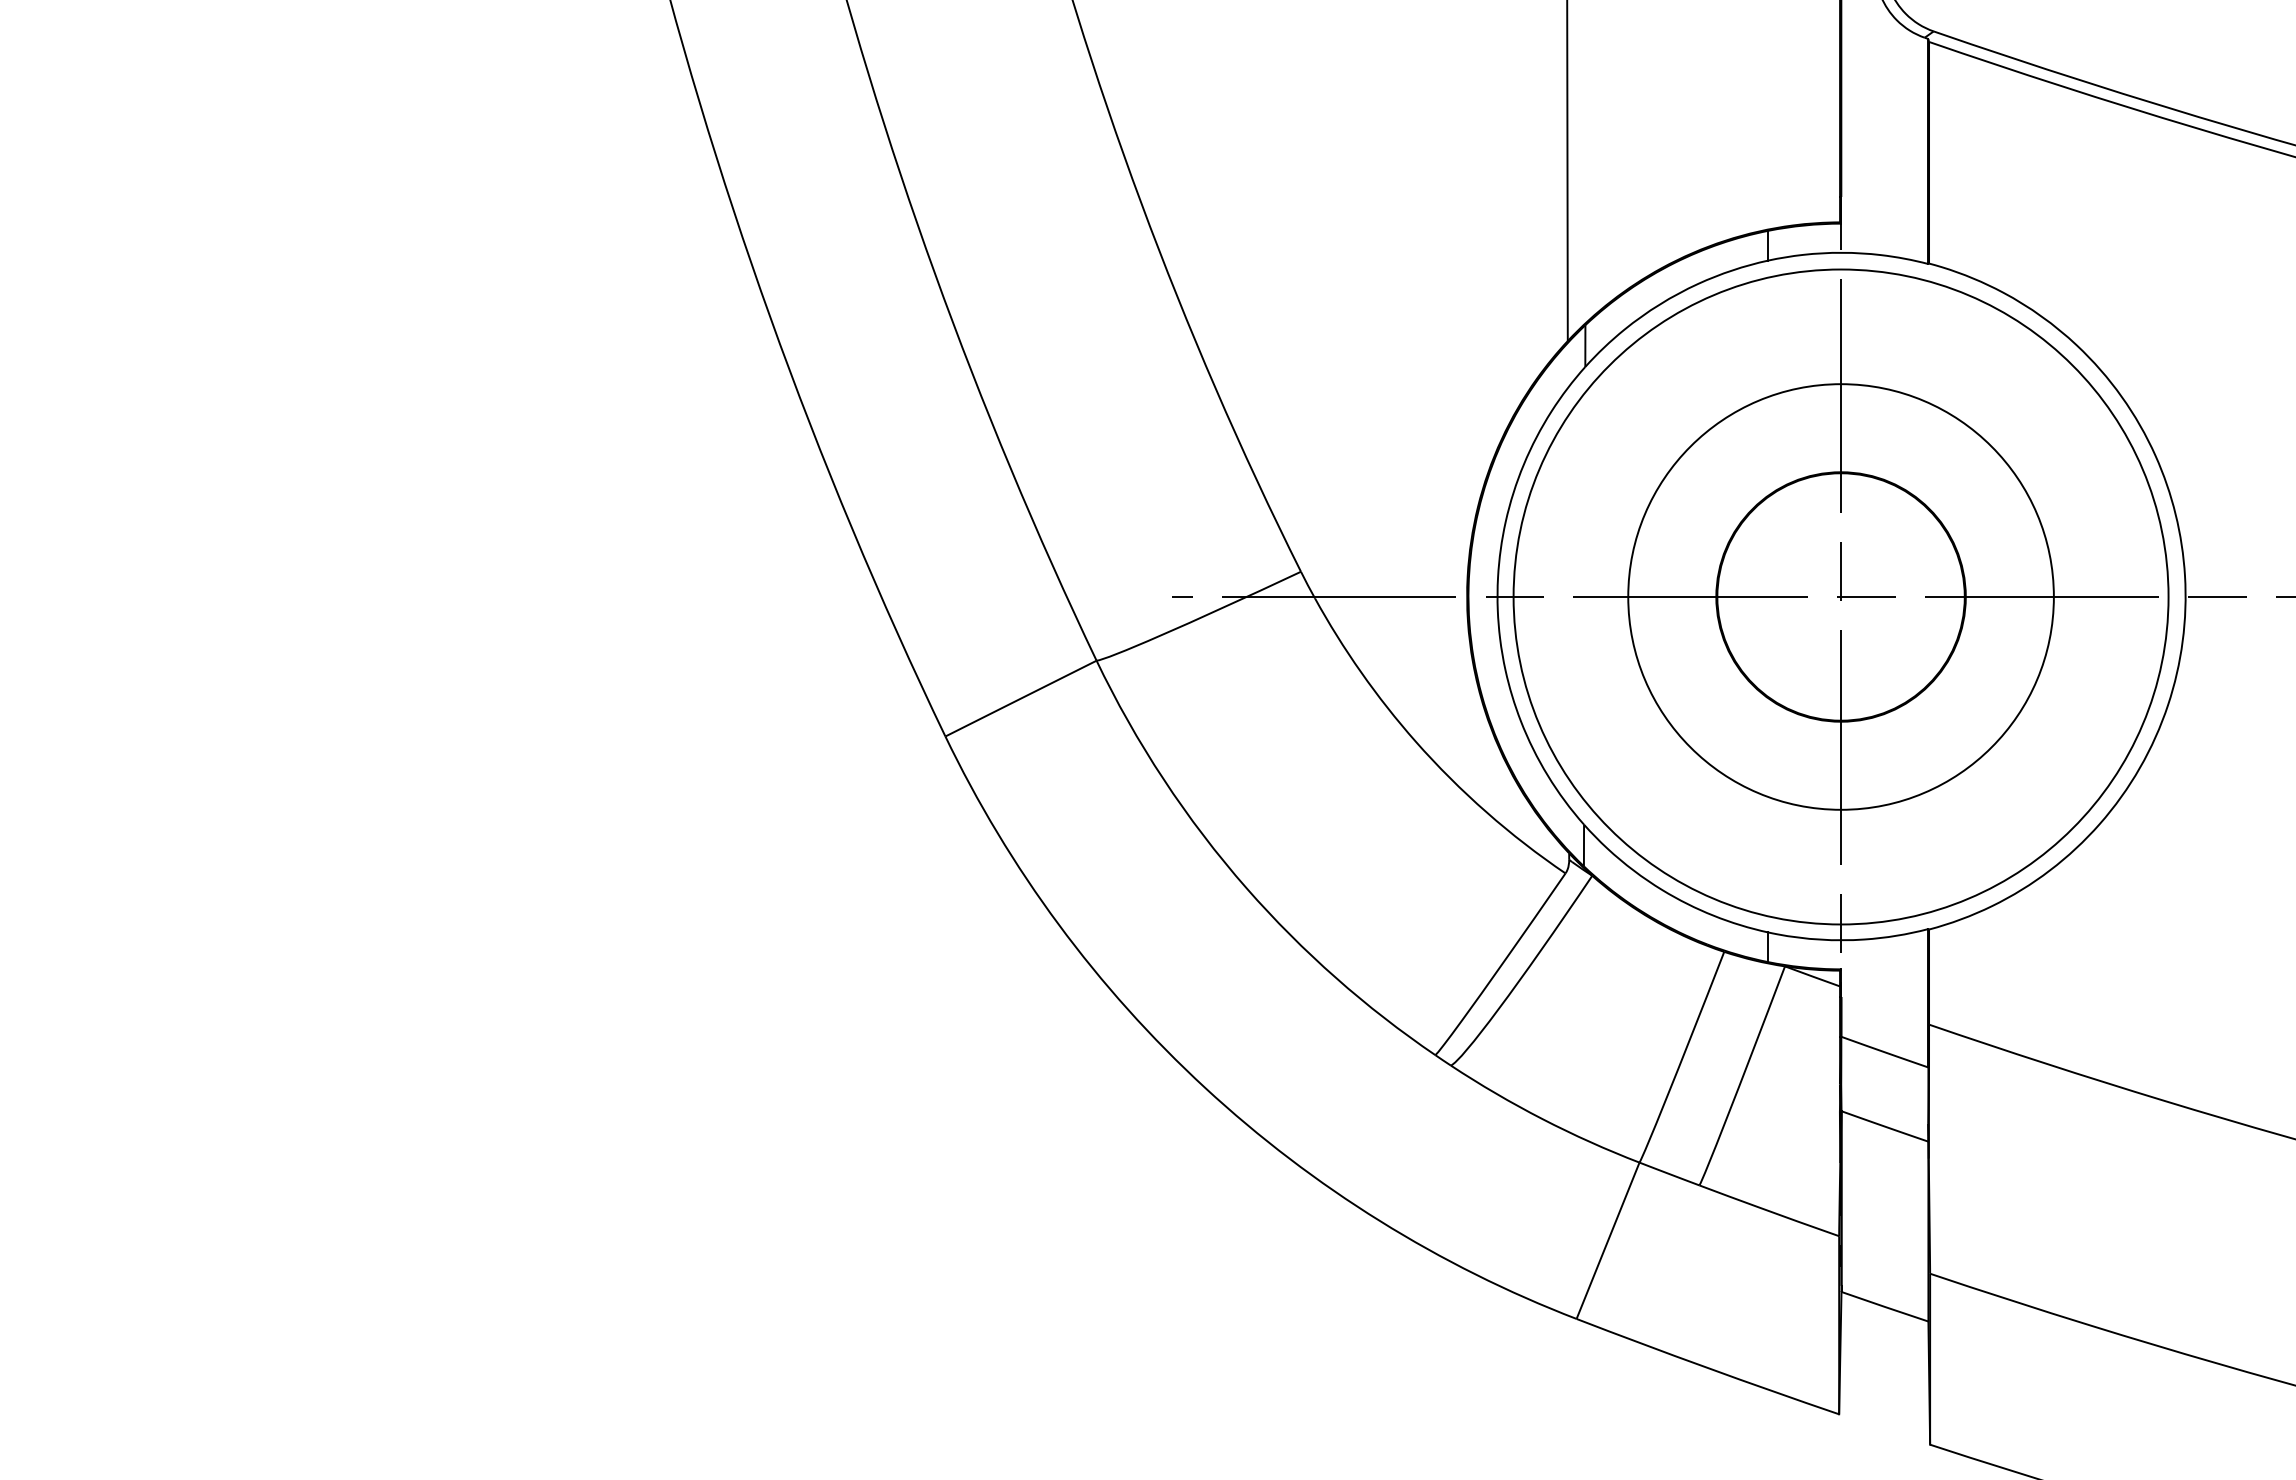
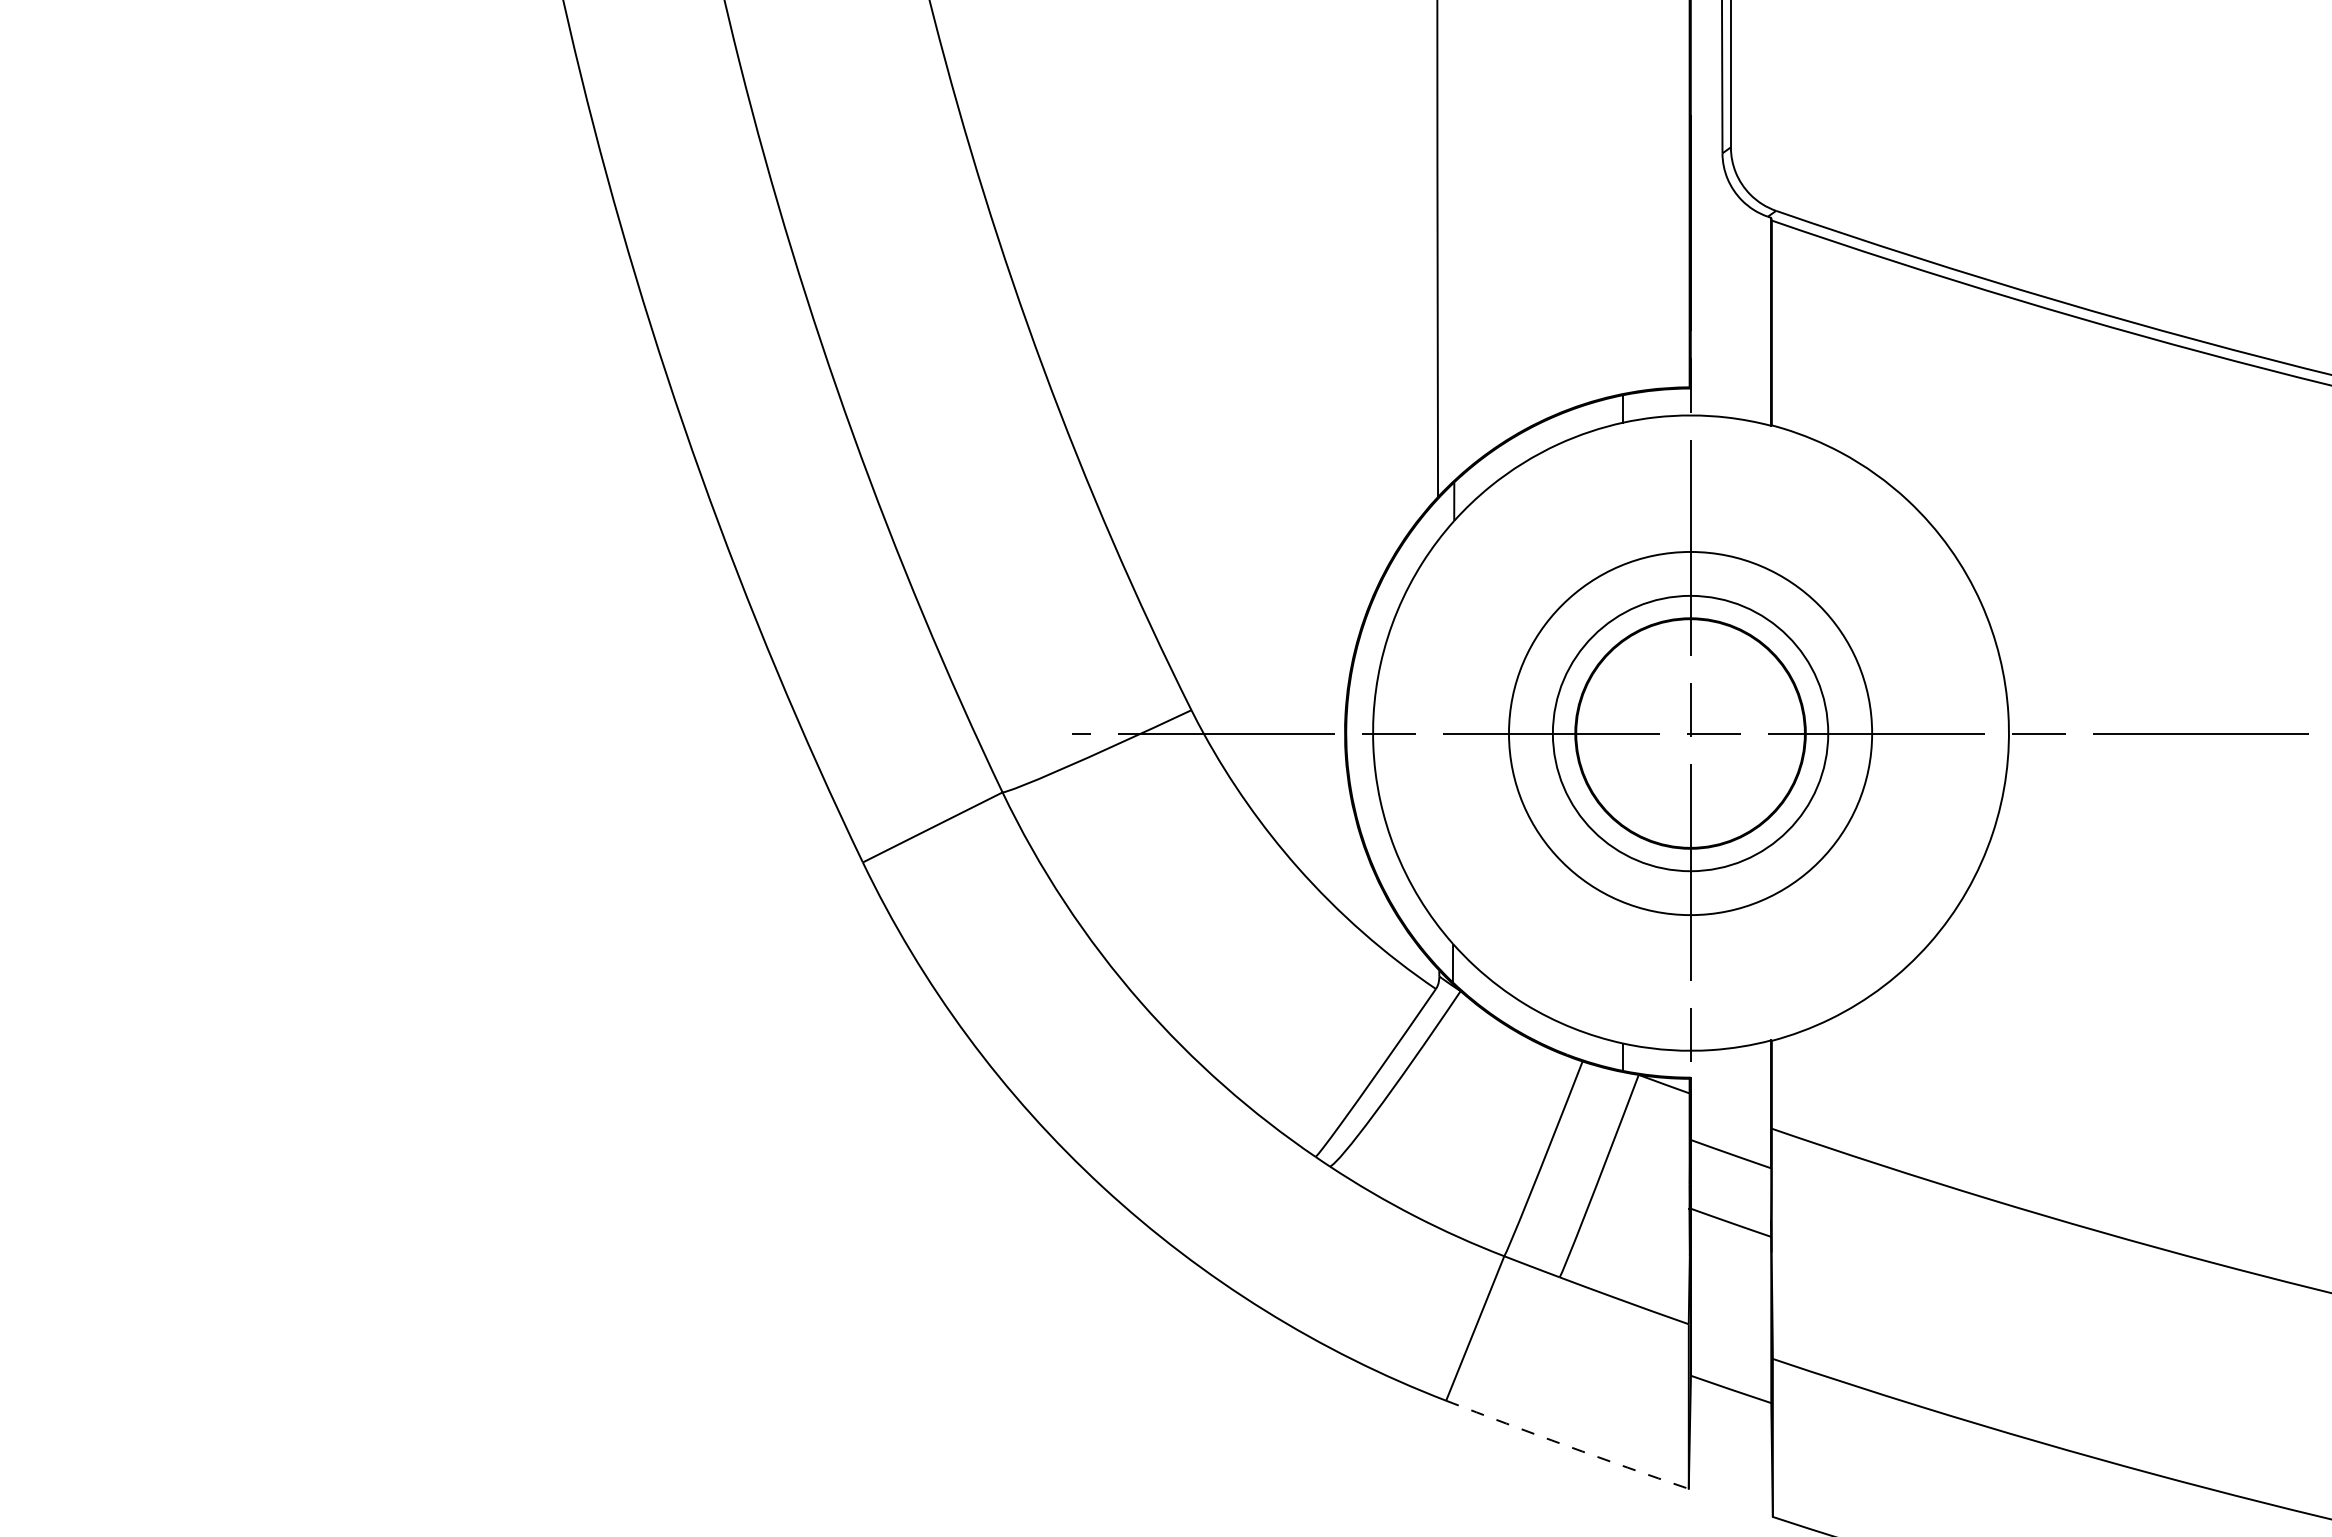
circle: (1840, 596) -> (1690, 733), size x0.6
circle: (1840, 596) -> (1690, 733), size x0.7
arc: (1707, 1367) -> (1567, 1445), solid -> dashed

